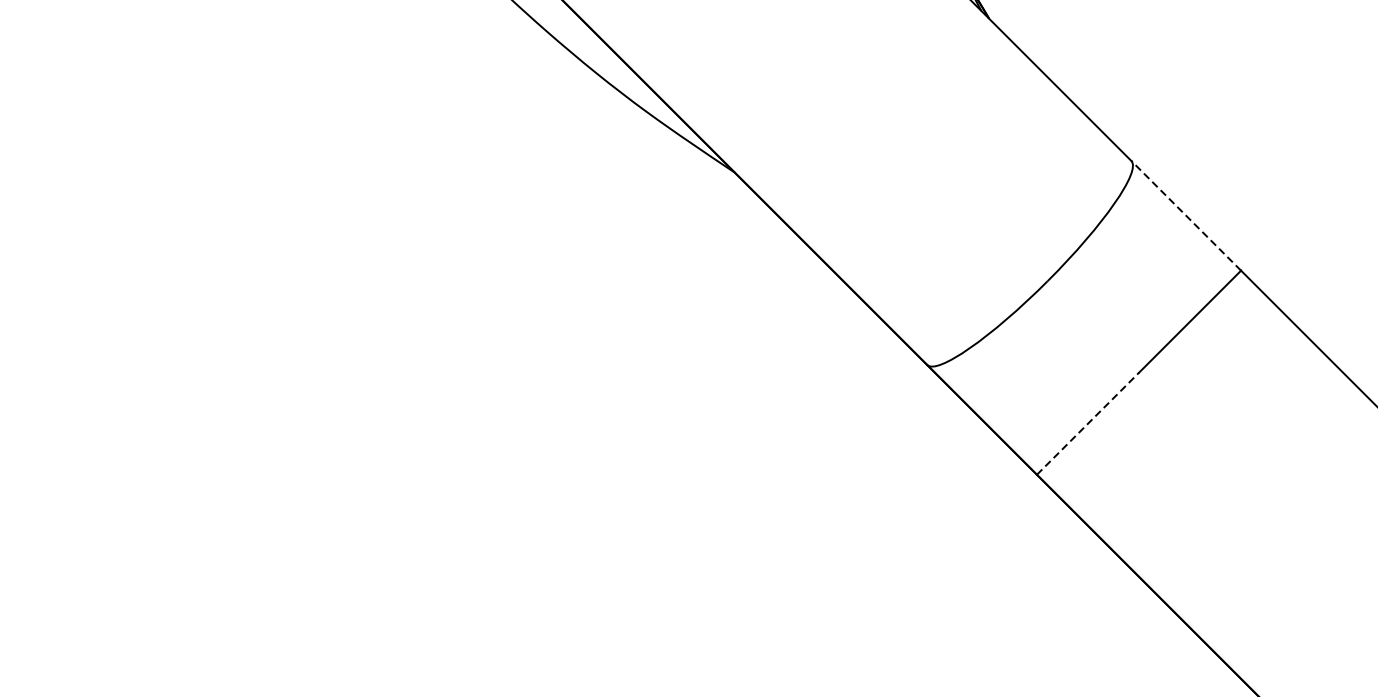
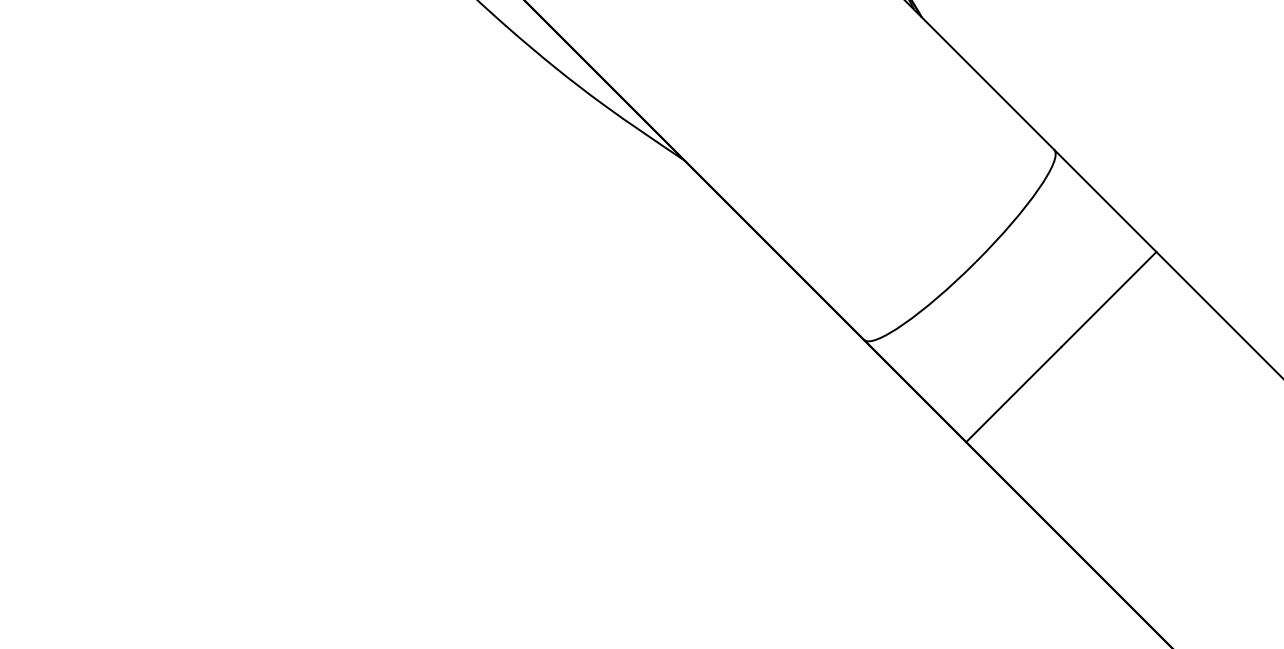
line: (1185, 215) -> (1104, 200), dashed -> solid
line: (1088, 423) -> (1014, 394), dashed -> solid

